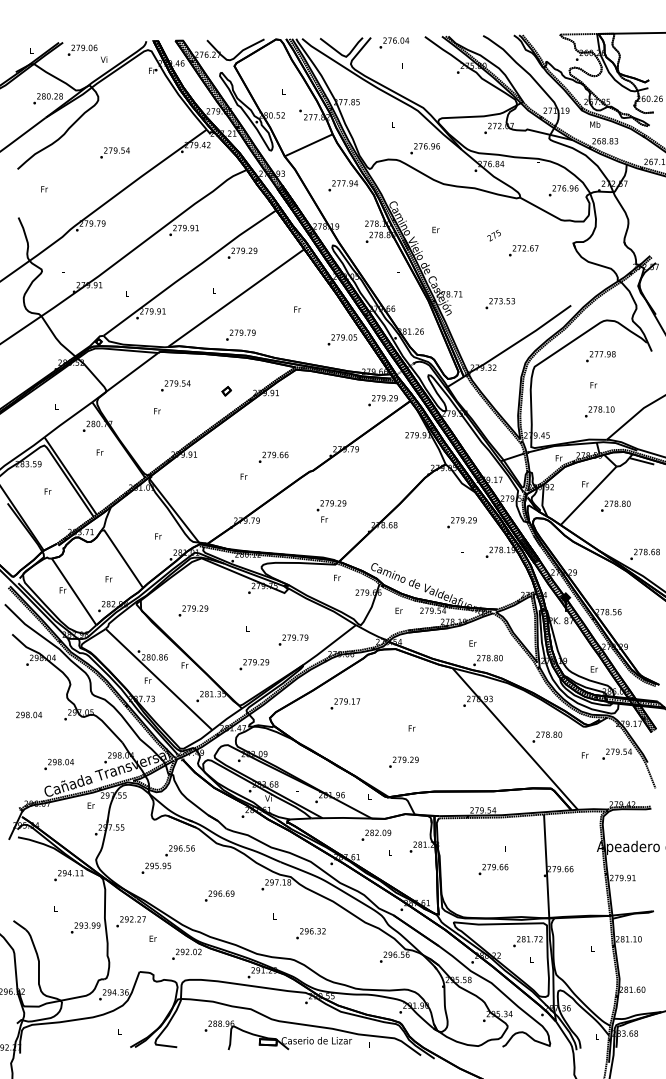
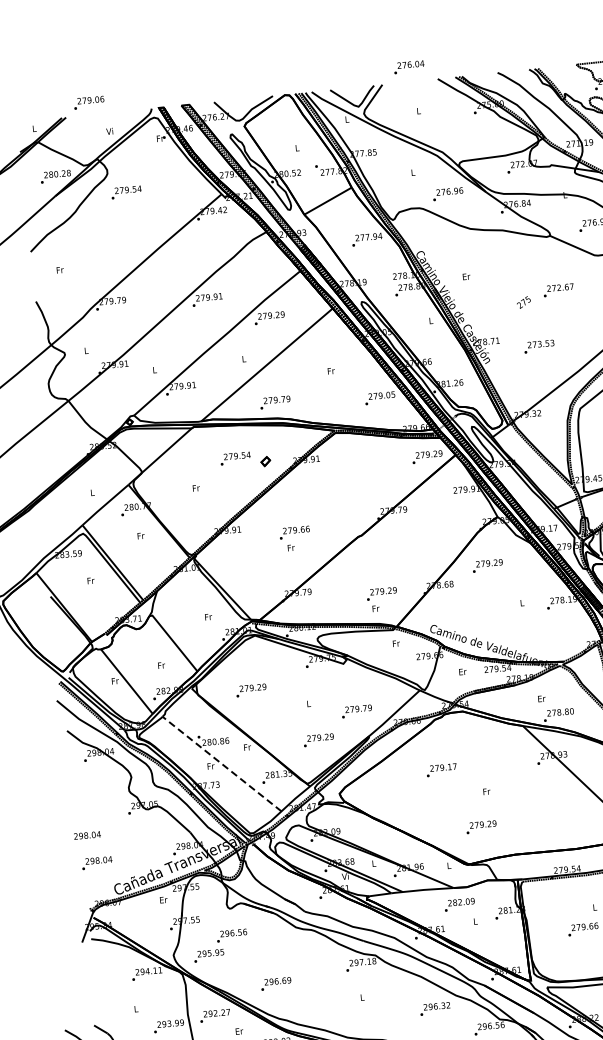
text: (394, 42) -> (409, 66), moved
text: (82, 49) -> (88, 101), moved
text: (114, 152) -> (125, 192), moved
text: (493, 235) -> (523, 302), moved
text: (175, 385) -> (235, 458), moved
text: (273, 456) -> (294, 531), moved
text: (331, 511) -> (382, 599), moved
text: (461, 522) -> (487, 565), moved
line: (158, 679) -> (221, 764), solid -> dashed
text: (345, 703) -> (441, 769), moved
text: (29, 714) -> (87, 834), moved
text: (58, 764) -> (96, 863), moved
text: (167, 859) -> (219, 945), moved
text: (219, 895) -> (275, 983), moved
text: (310, 933) -> (434, 1008), moved

